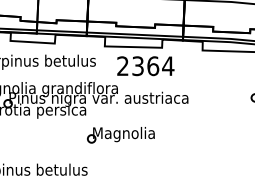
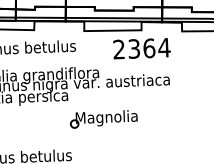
text: (145, 66) -> (141, 49), moved

